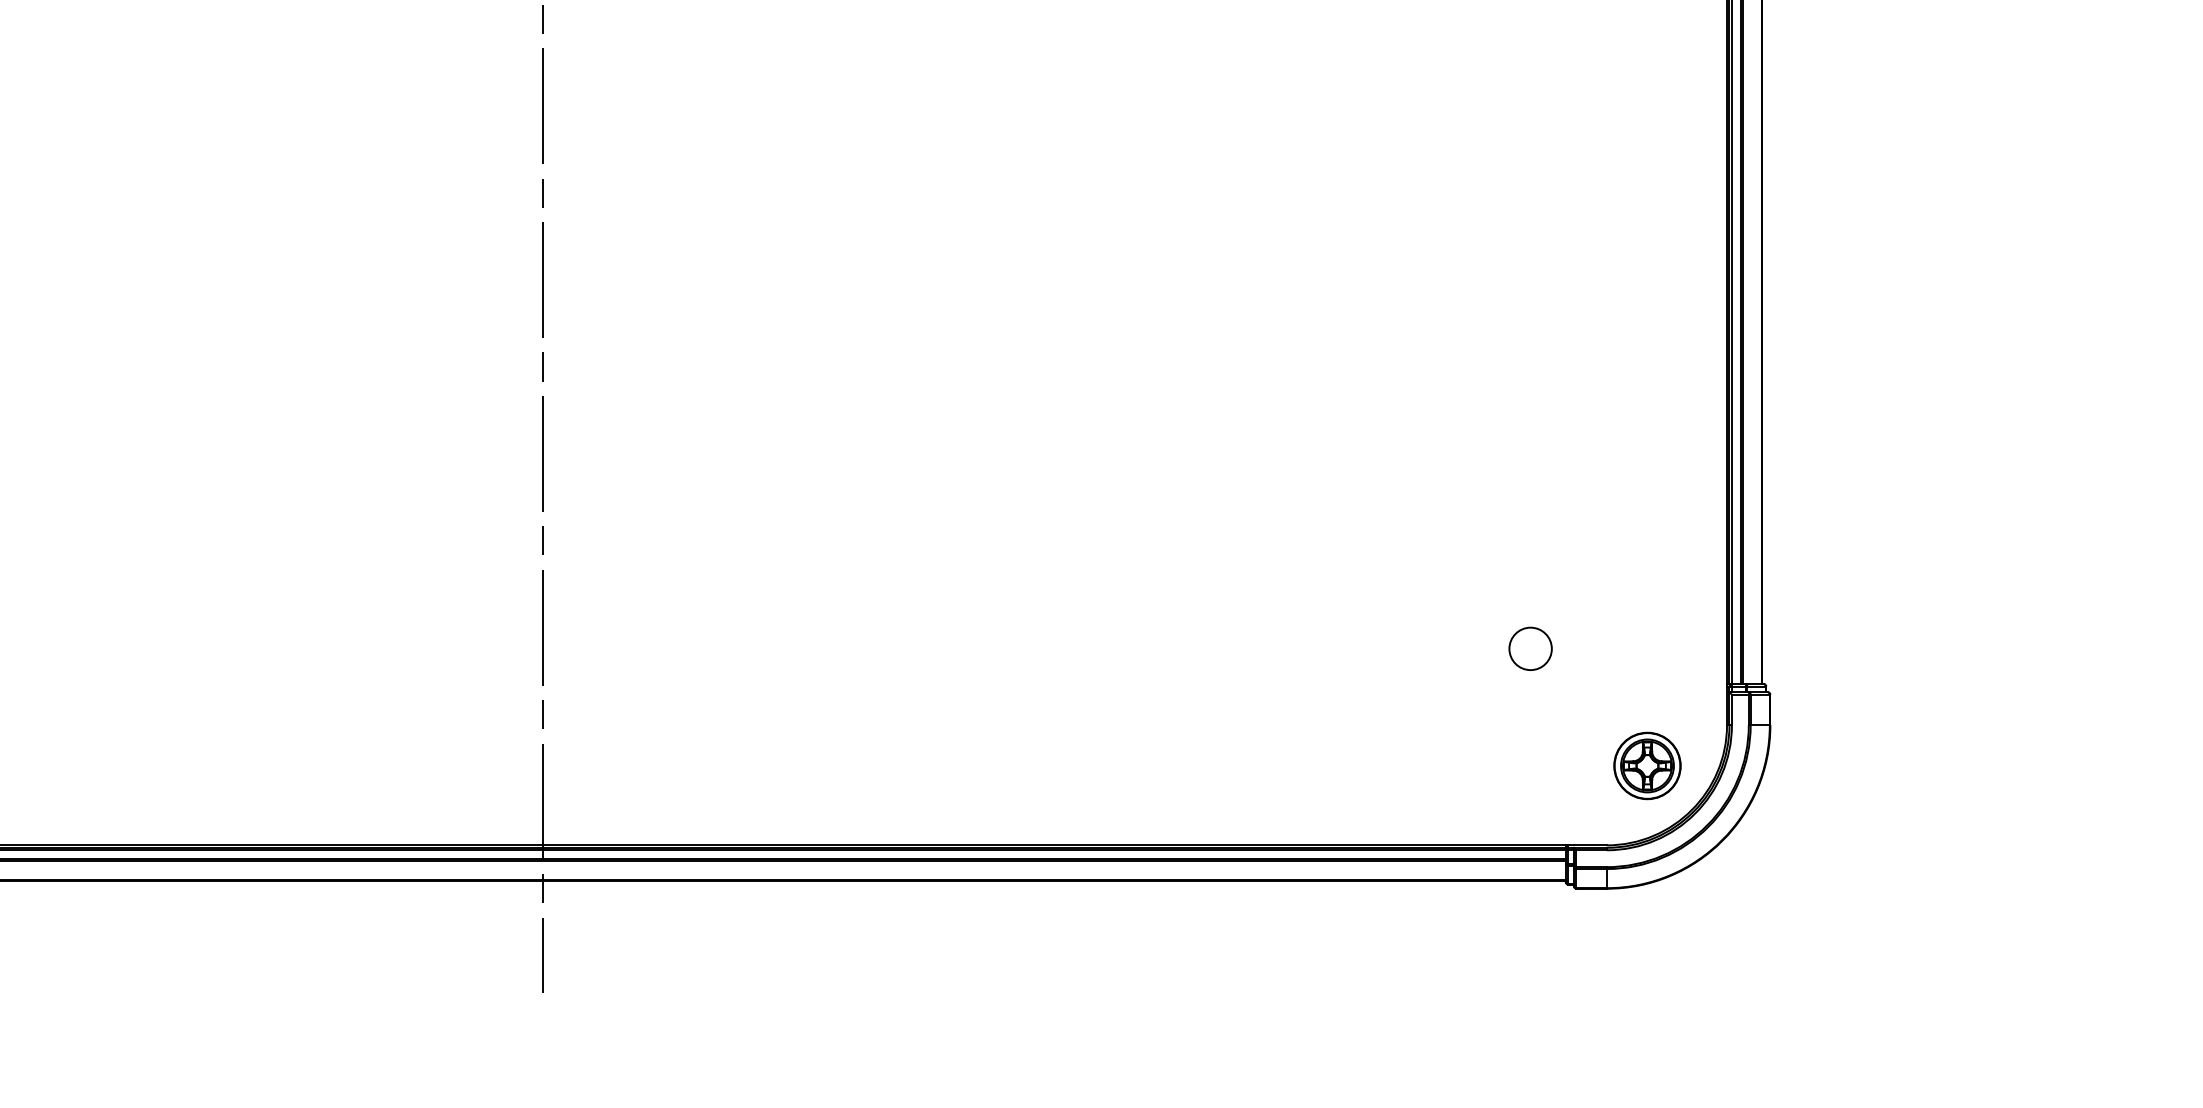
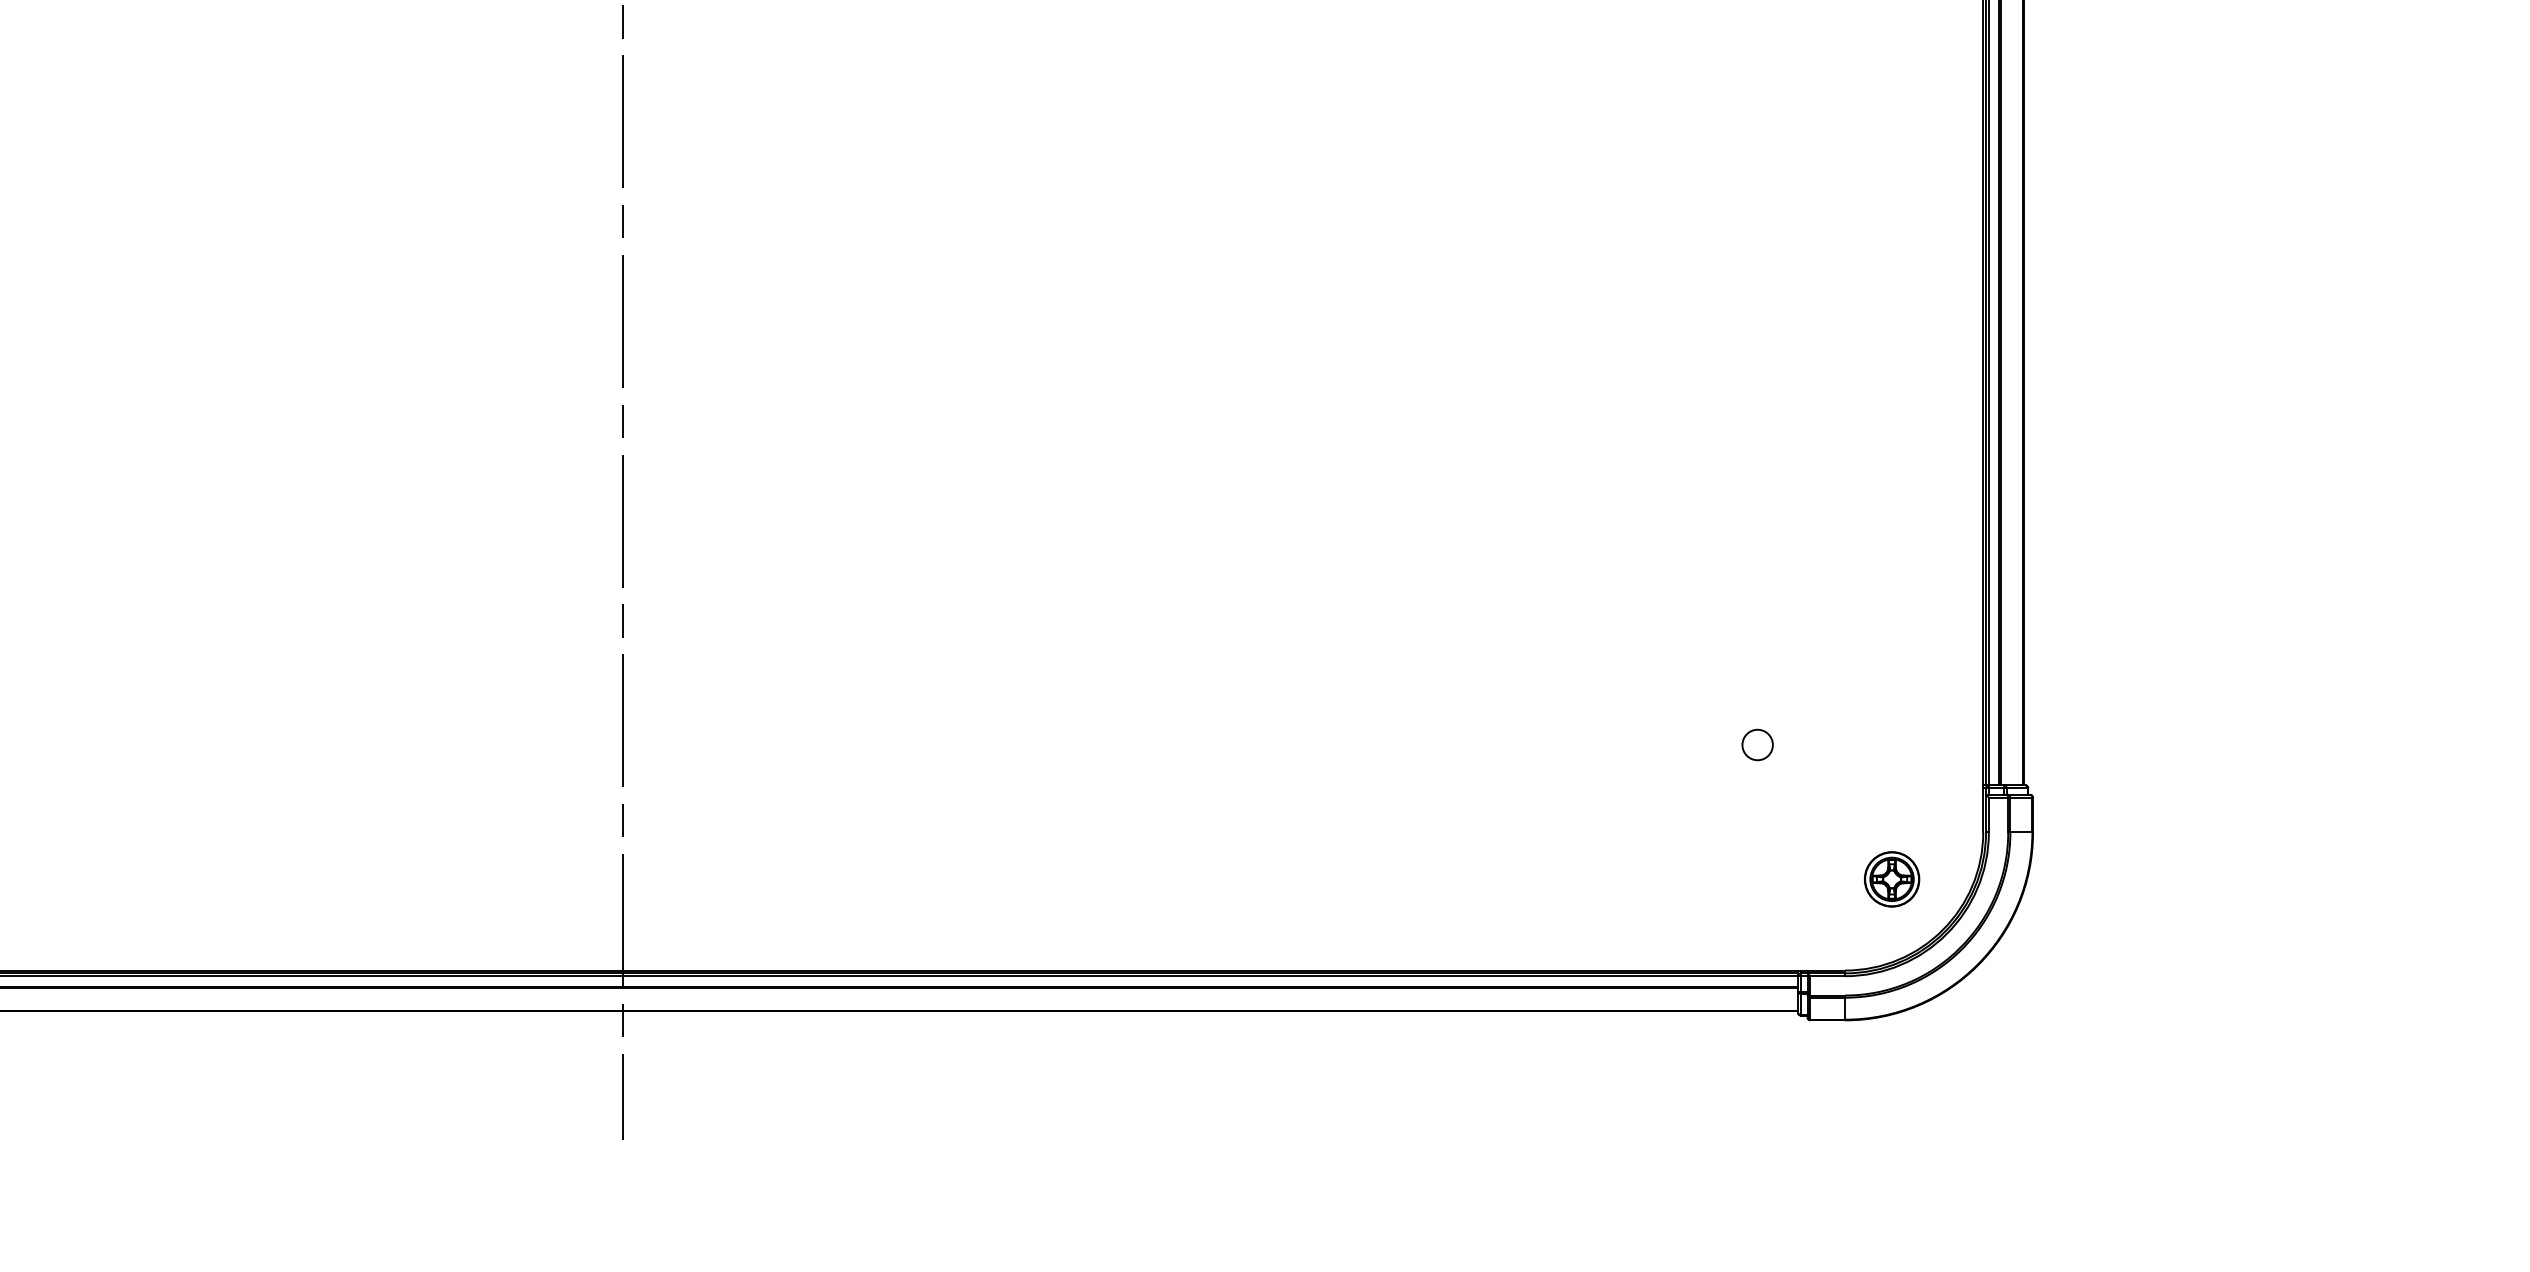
circle: (1530, 648) -> (1757, 744), size x0.62
part: (1647, 765) -> (1891, 878), size x0.71

